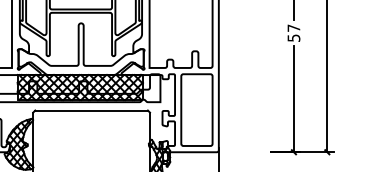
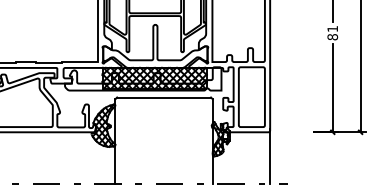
text: (293, 33) -> (332, 33), 57 -> 81

